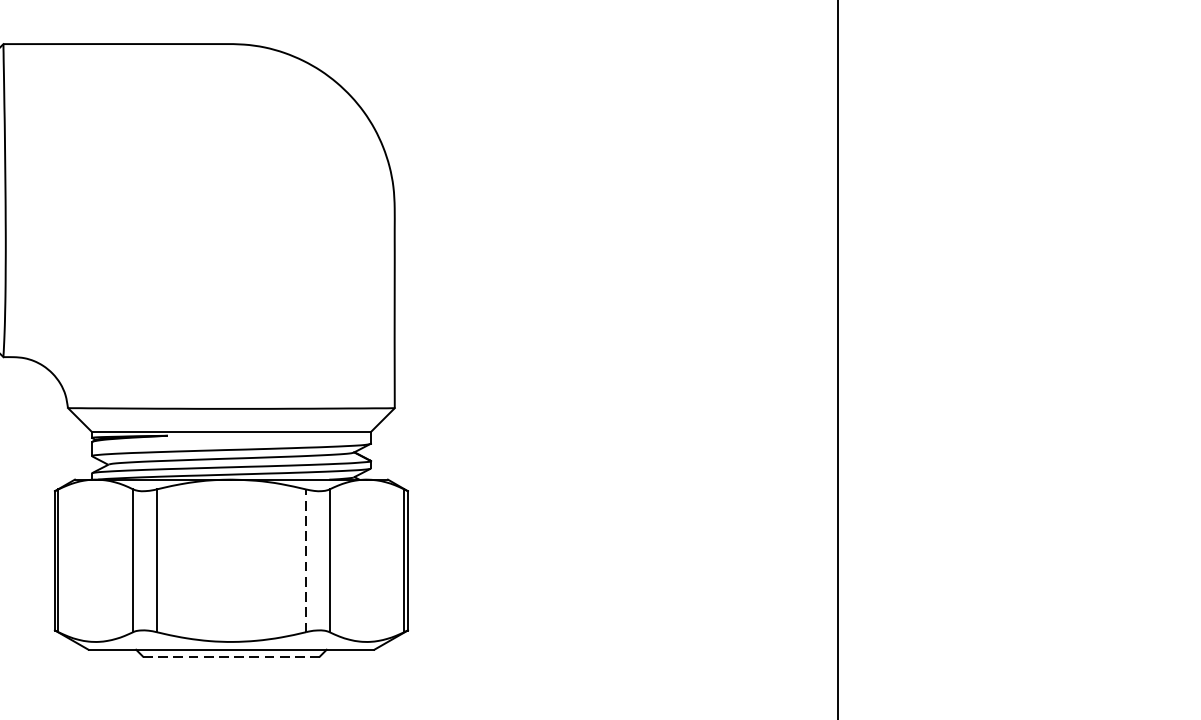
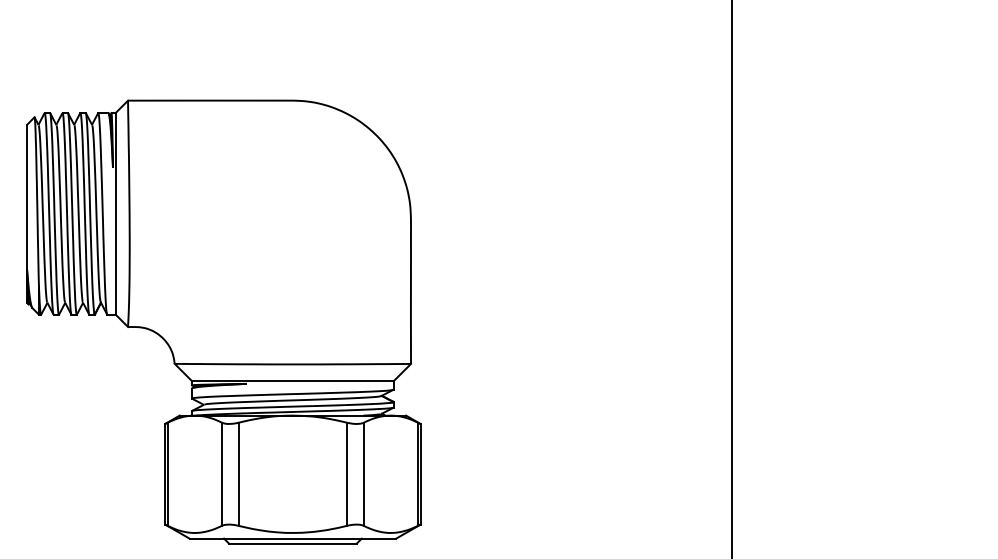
line: (305, 561) -> (346, 474), dashed -> solid
line: (230, 656) -> (292, 543), dashed -> solid

